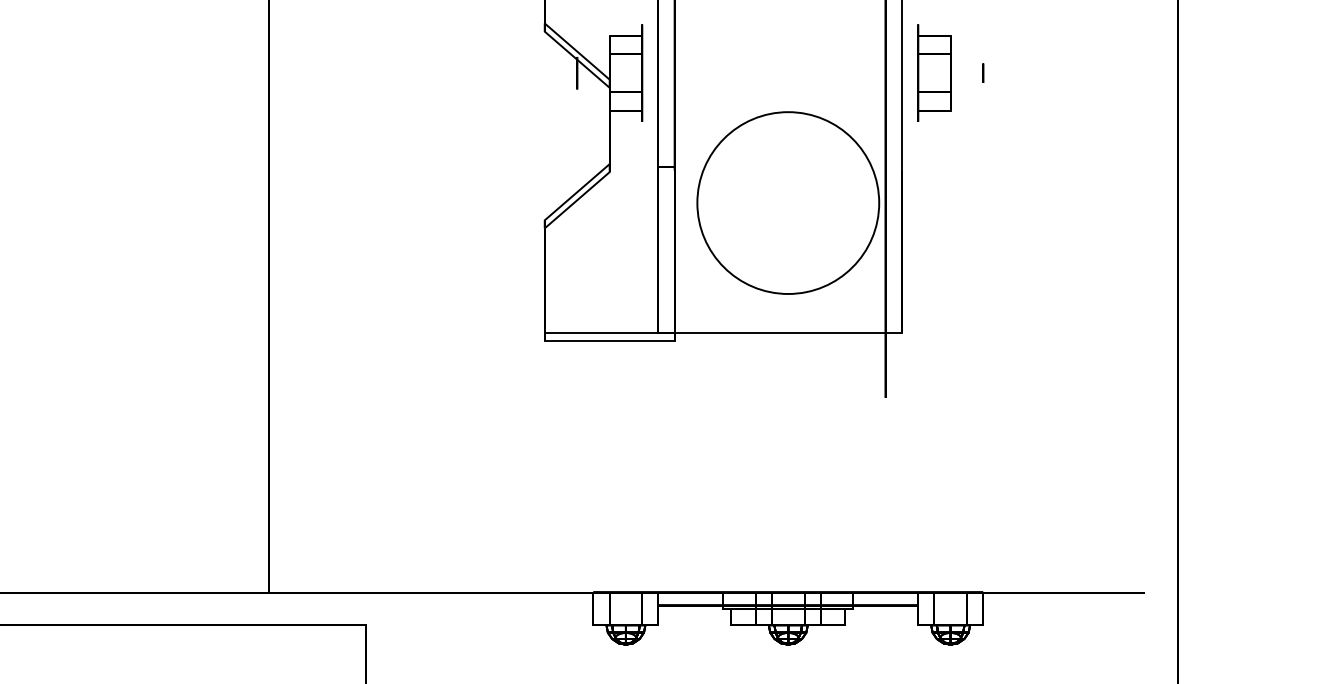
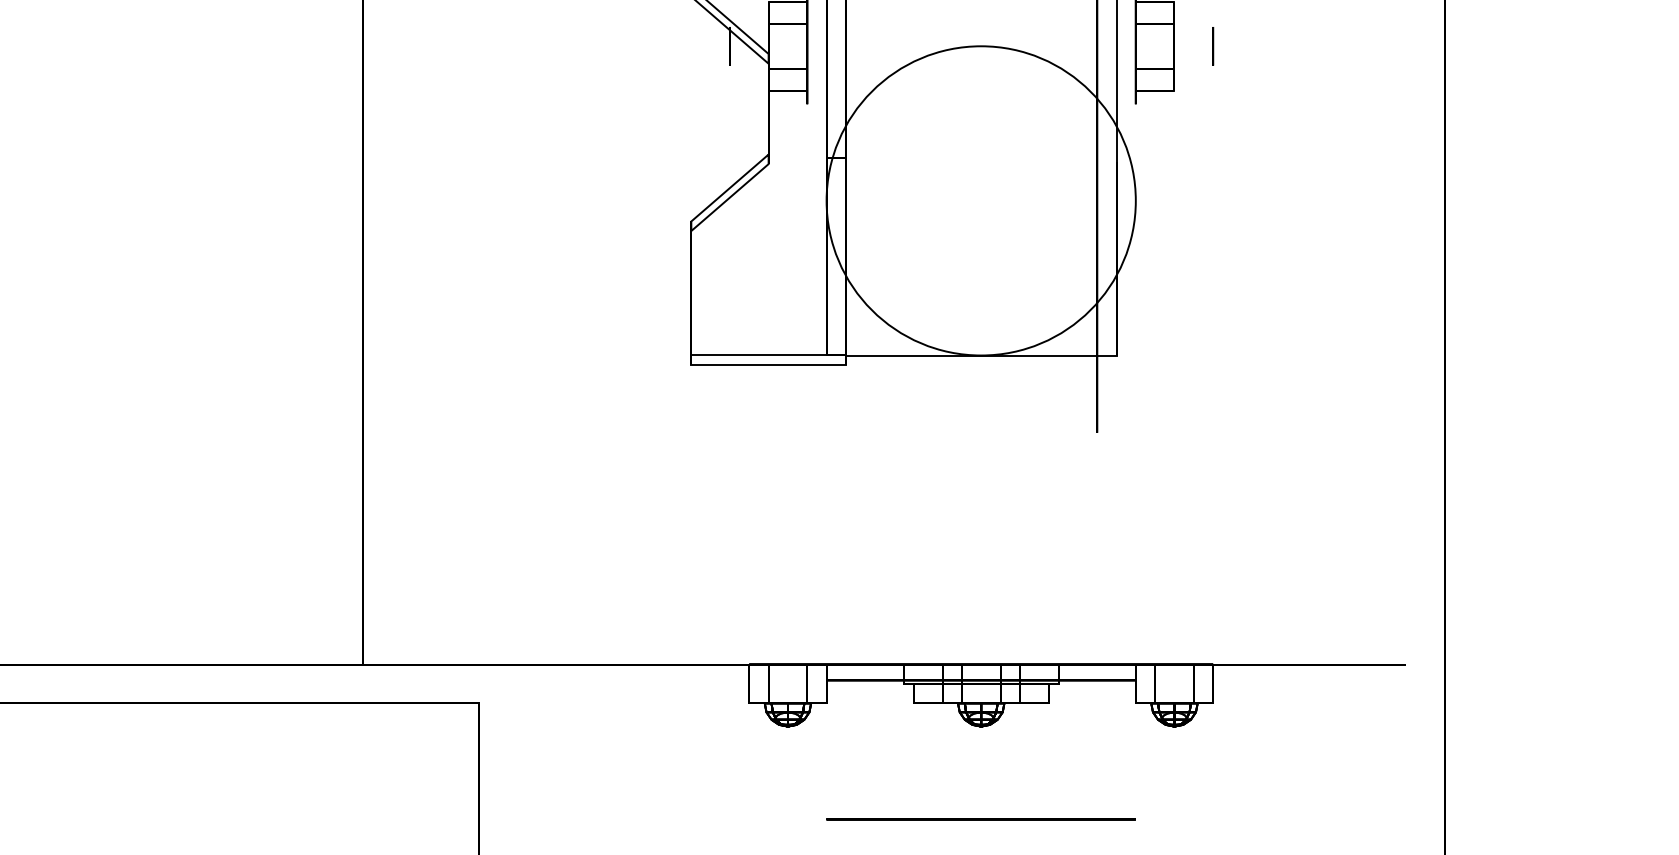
circle: (983, 73) -> (1213, 46), size x1.67
circle: (787, 202) -> (980, 200), size x1.43

